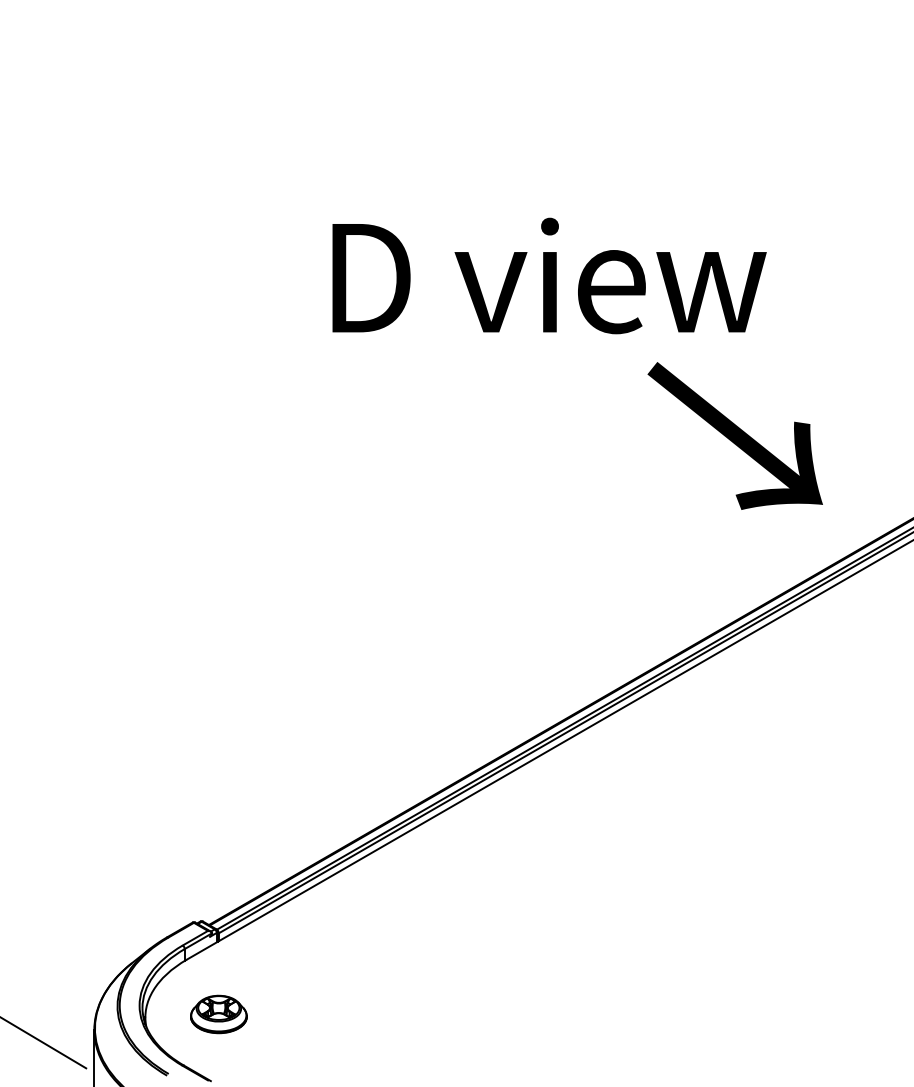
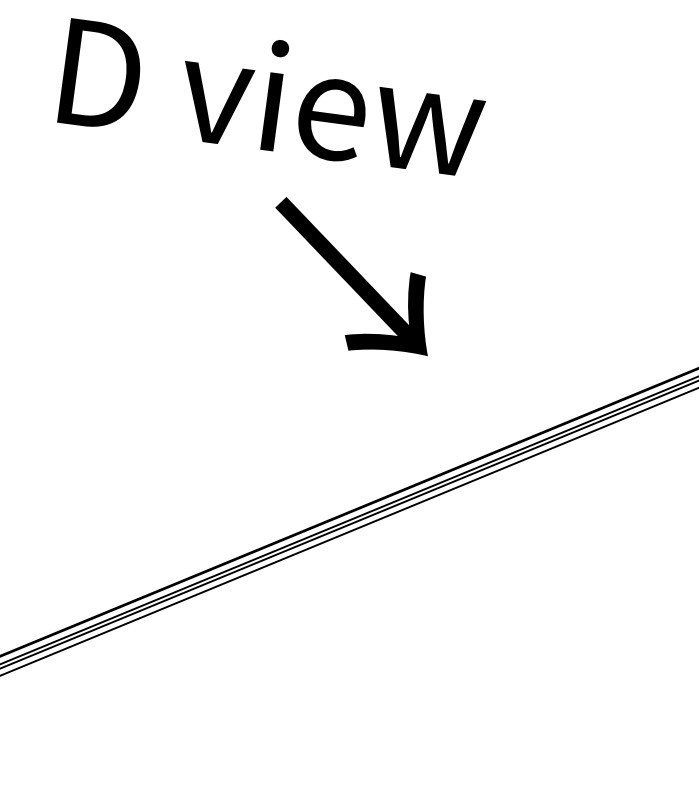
text: (549, 275) -> (273, 95), moved
text: (734, 435) -> (351, 277), moved

